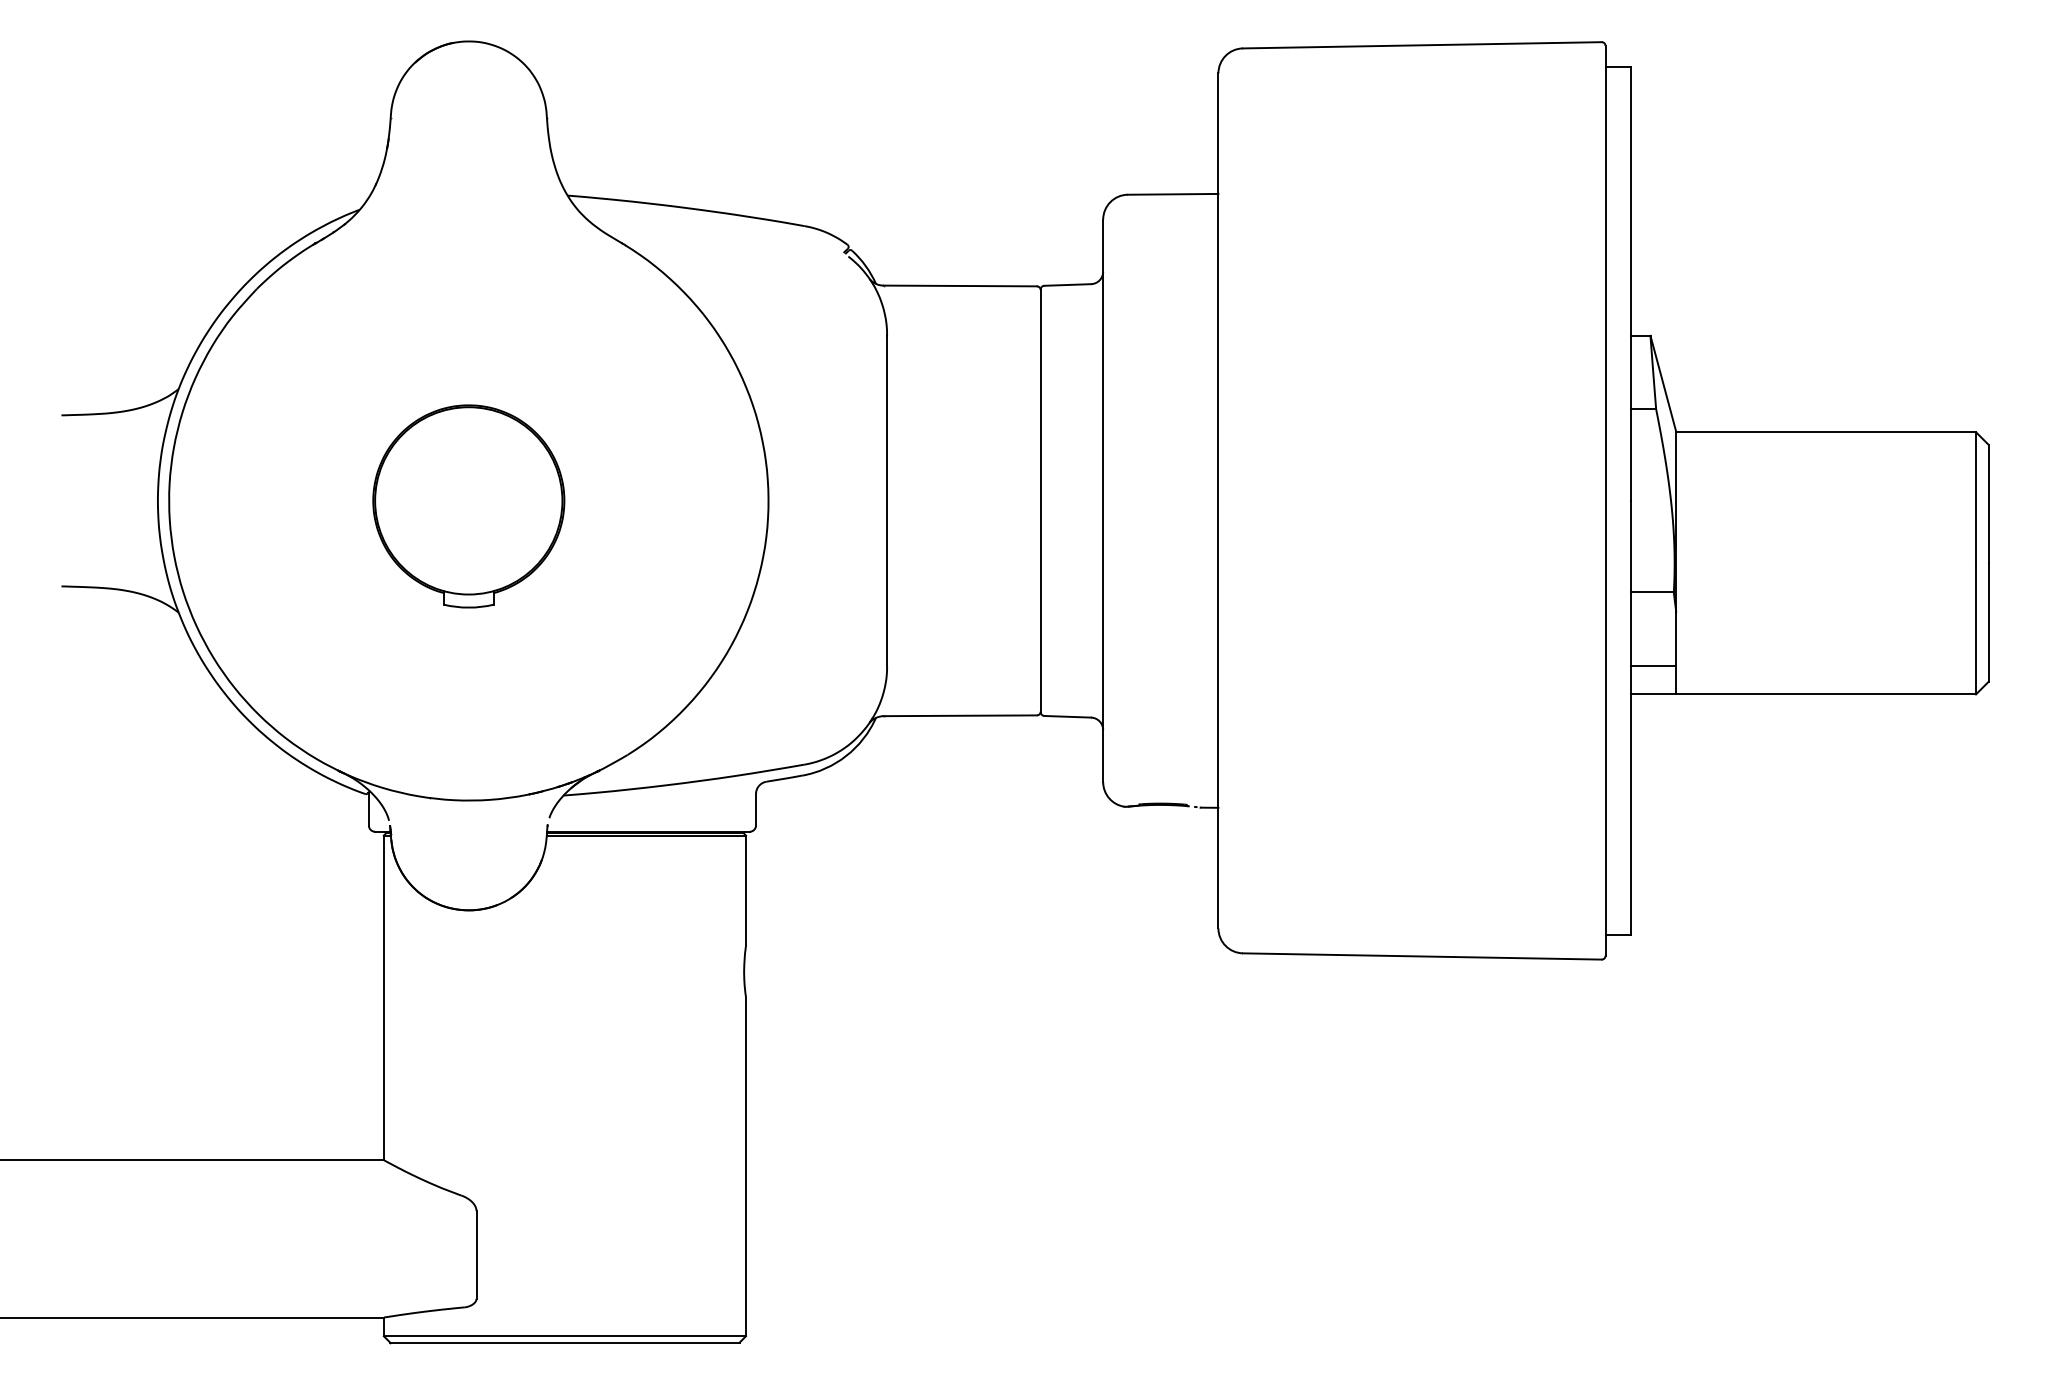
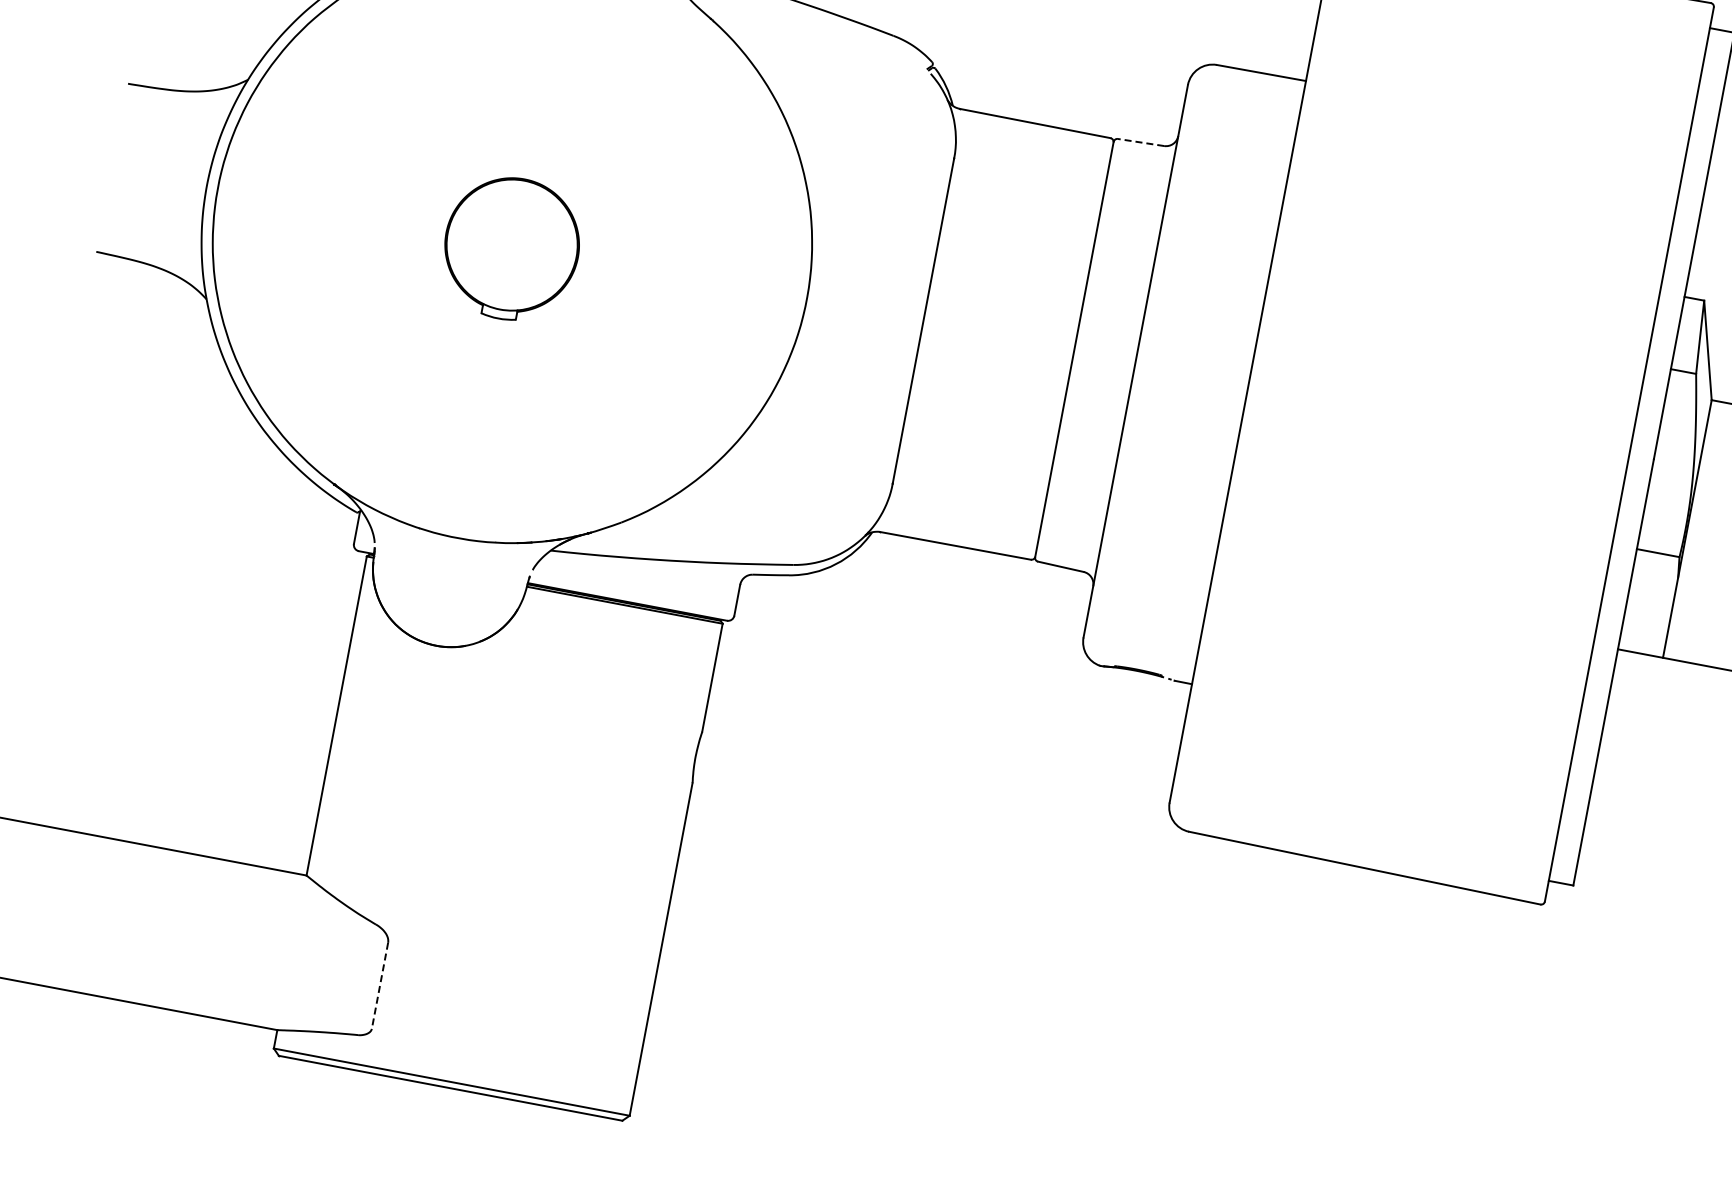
line: (1067, 285) -> (1140, 142), solid -> dashed
part: (468, 506) -> (511, 248), size x0.7
line: (1653, 665) -> (1645, 625), removed
line: (476, 1254) -> (380, 985), solid -> dashed

